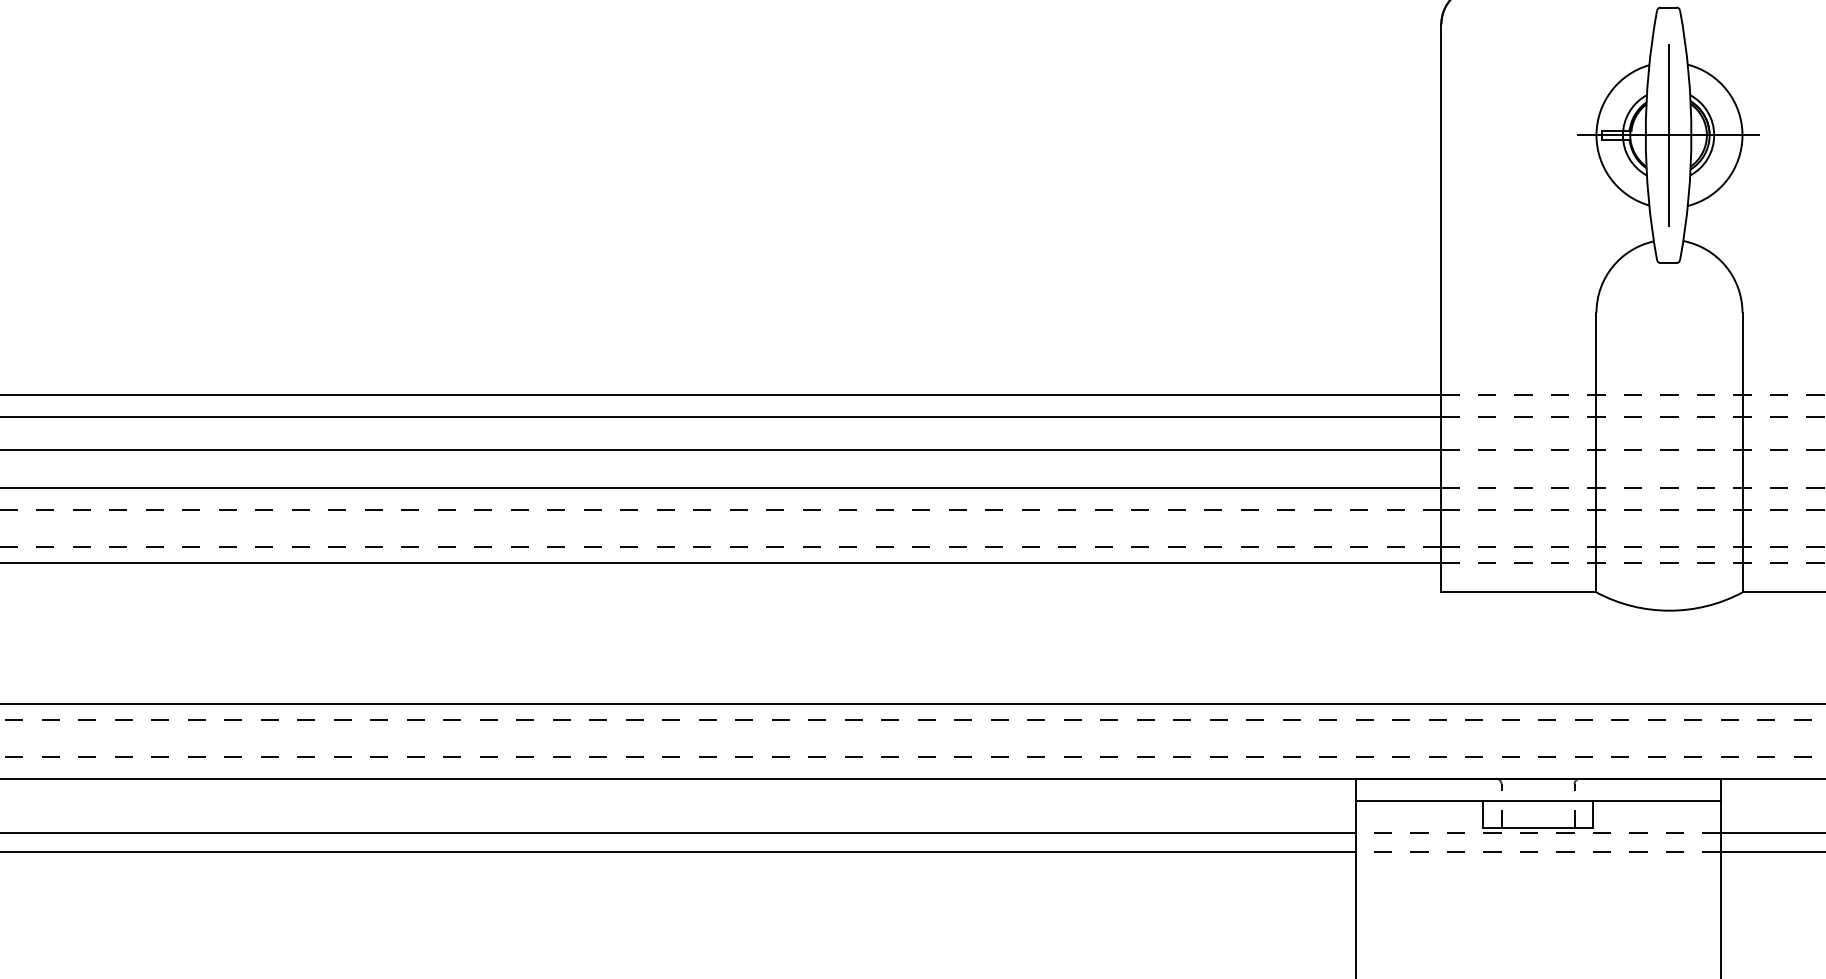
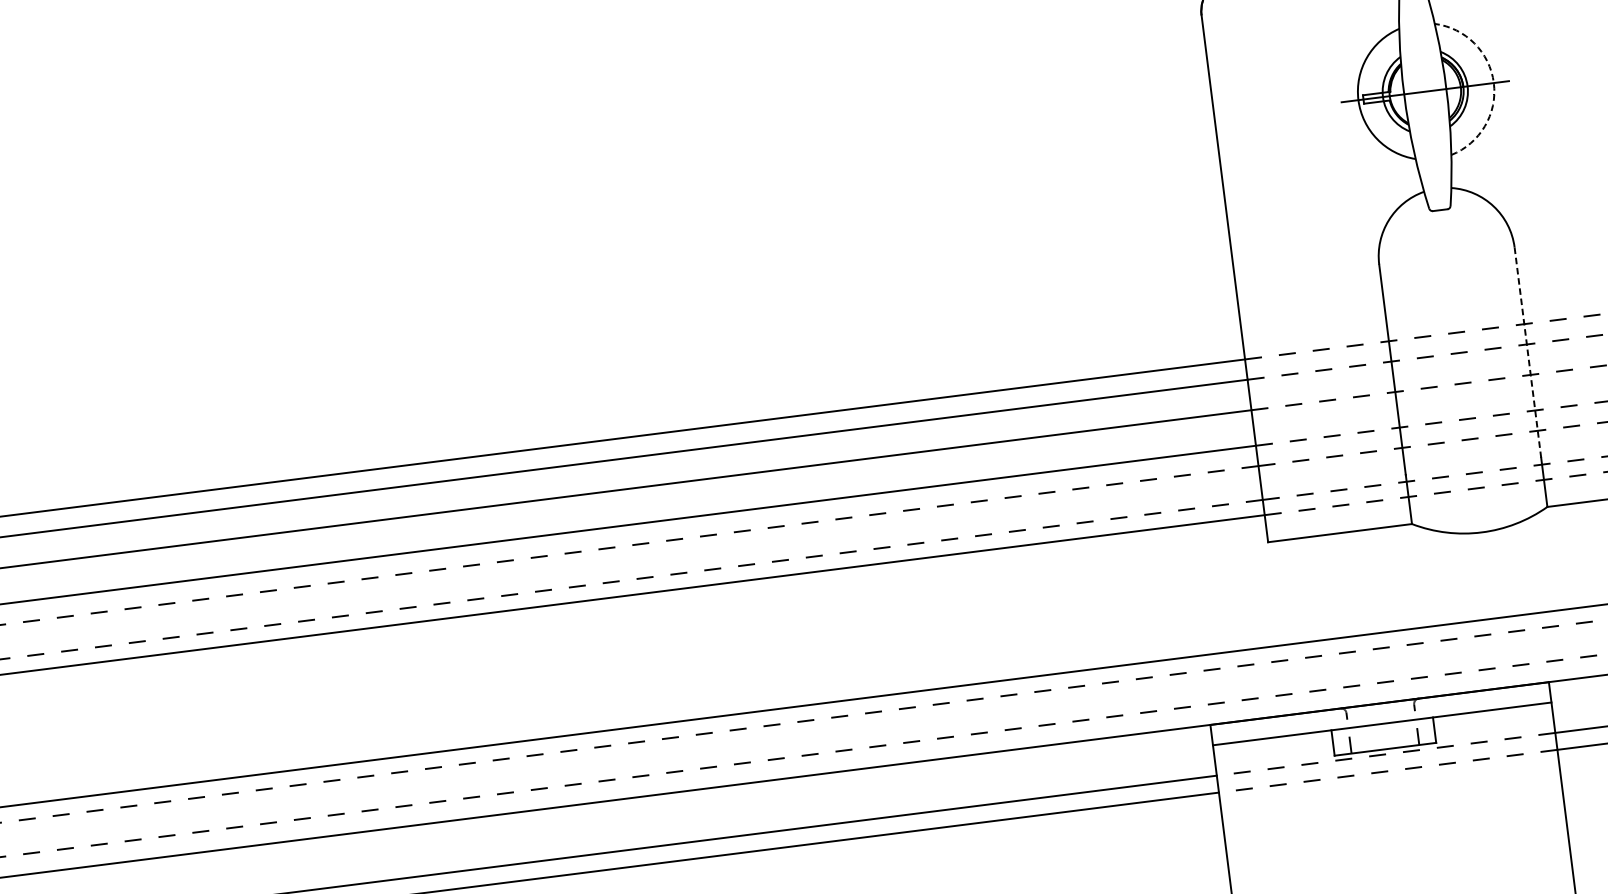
line: (1668, 135) -> (1425, 91), removed
arc: (1742, 135) -> (1493, 83), solid -> dashed
line: (1742, 426) -> (1527, 353), solid -> dashed

